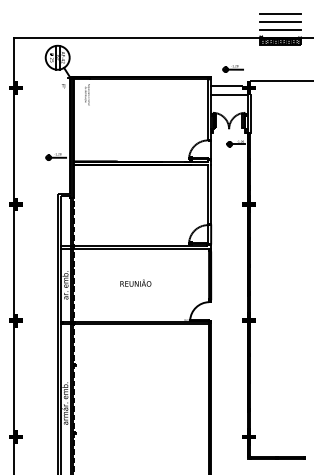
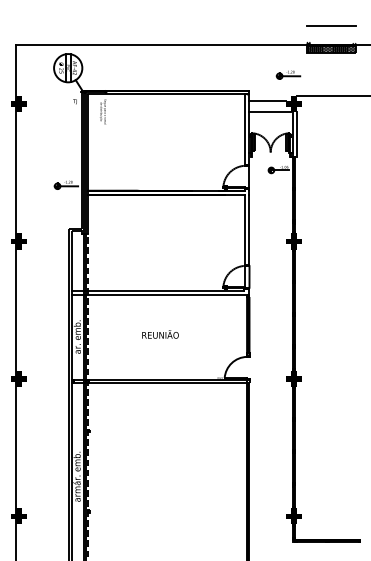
line: (280, 14) -> (331, 16), removed
line: (280, 30) -> (331, 35), removed
part: (233, 68) -> (288, 74), moved

